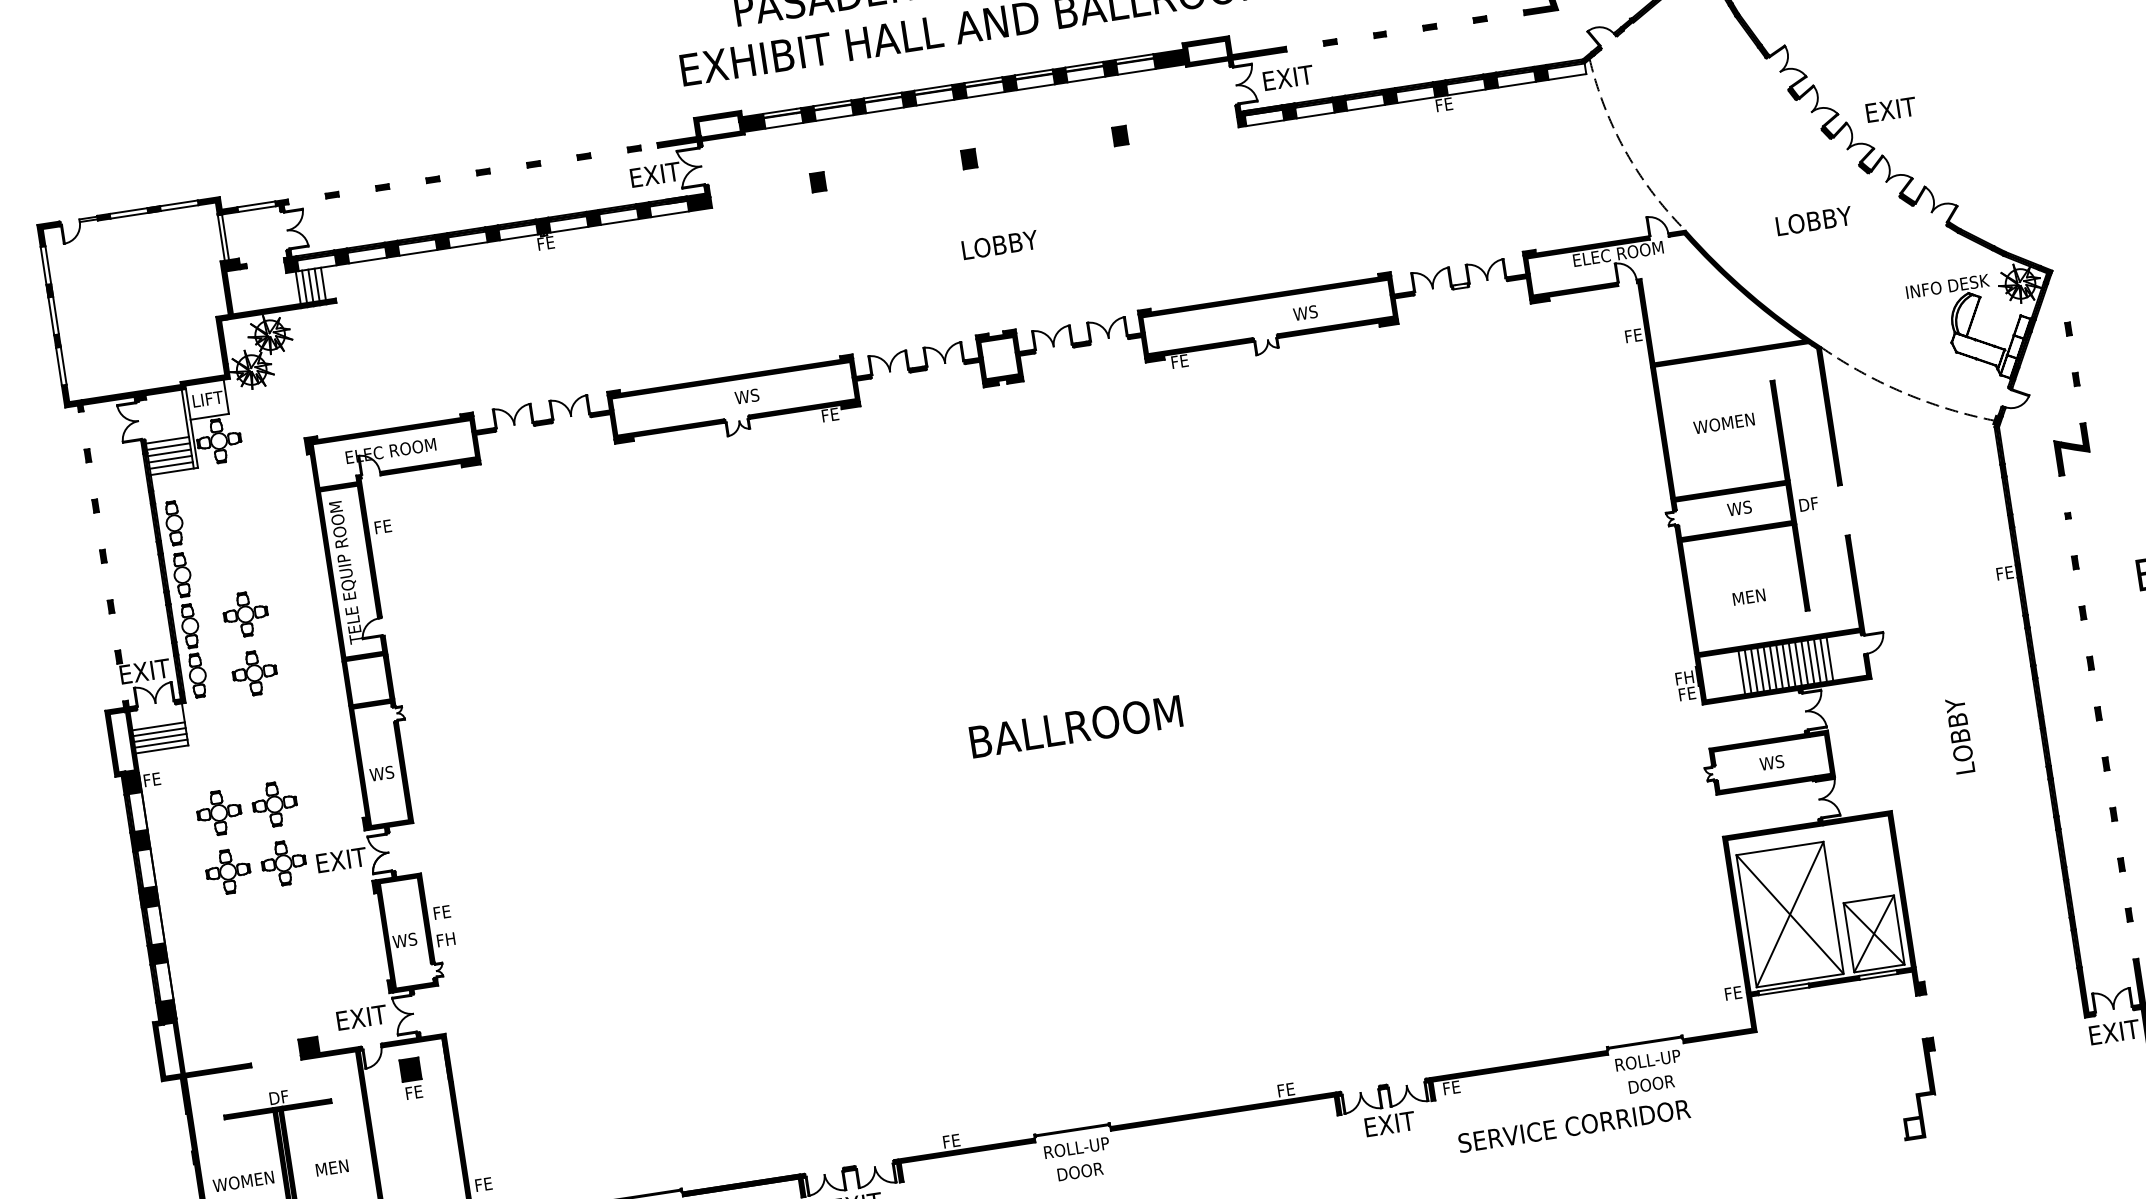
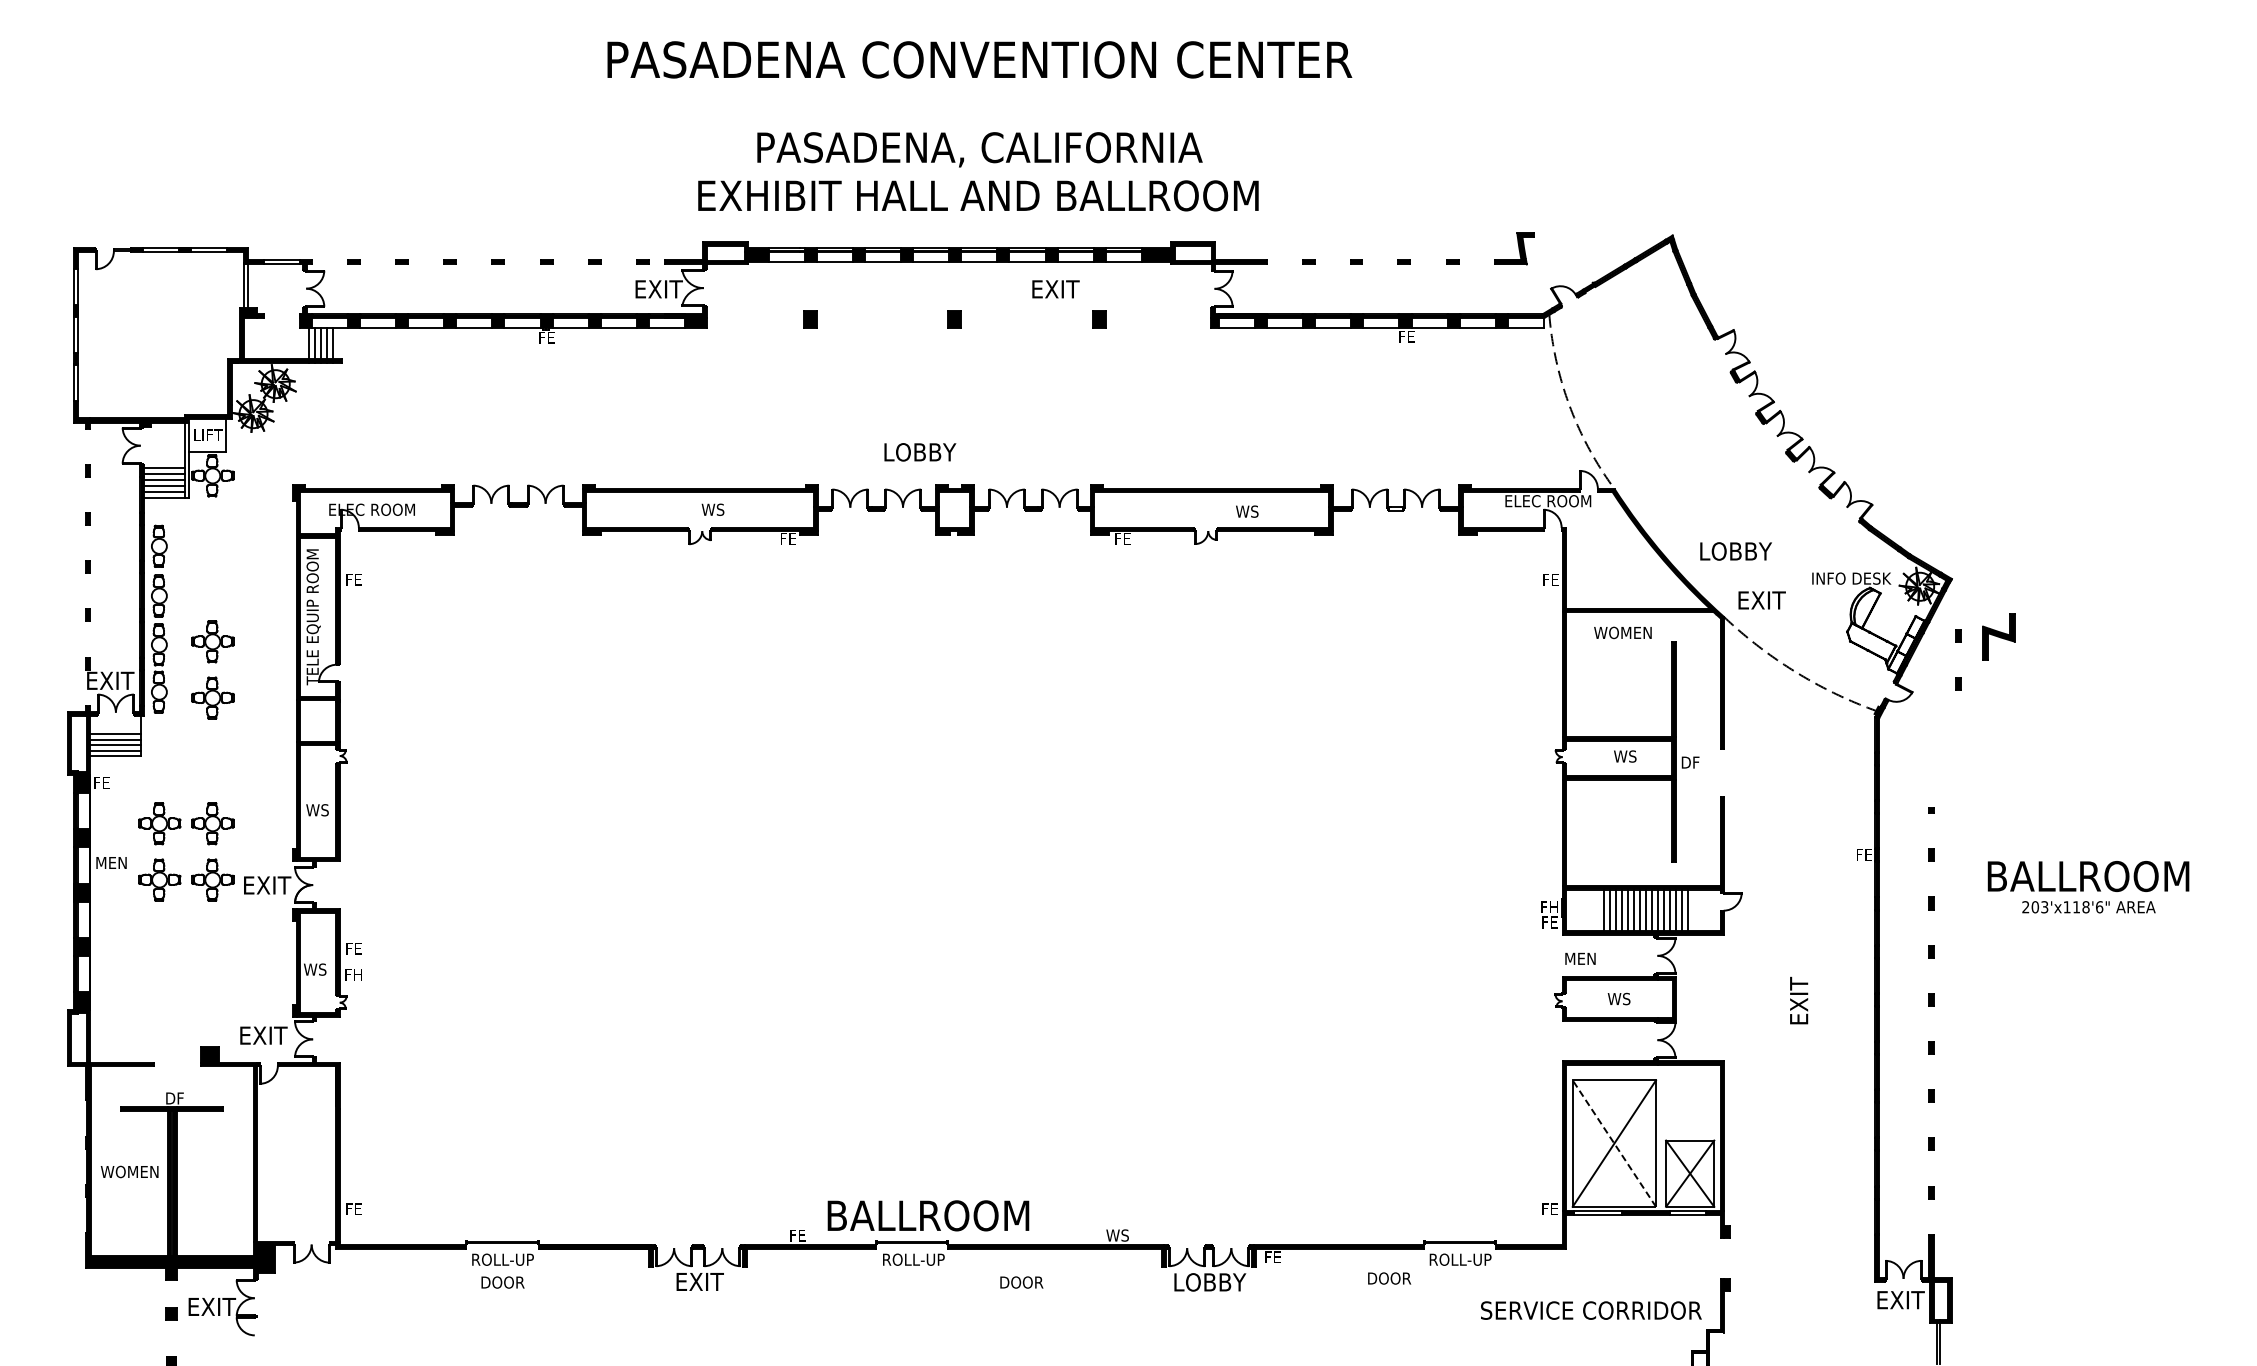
text: (1288, 78) -> (1055, 289), moved
text: (1890, 110) -> (1761, 600), moved
text: (1813, 221) -> (1735, 551), moved
text: (1000, 245) -> (920, 452), moved
text: (1723, 423) -> (1622, 632), moved
part: (2071, 449) -> (1998, 636), moved
text: (1749, 596) -> (1580, 958), moved
text: (1076, 726) -> (928, 1215), moved
text: (1959, 735) -> (1798, 1000), LOBBY -> EXIT
line: (1790, 914) -> (1614, 1143), solid -> dashed
part: (411, 1078) -> (301, 1099), removed
text: (1651, 1084) -> (1389, 1278), moved
text: (1285, 1090) -> (1117, 1235), FE -> WS
text: (1390, 1124) -> (1210, 1282), EXIT -> LOBBY
text: (1574, 1126) -> (1591, 1310), moved
text: (332, 1167) -> (111, 862), moved
text: (1080, 1171) -> (1021, 1282), moved

